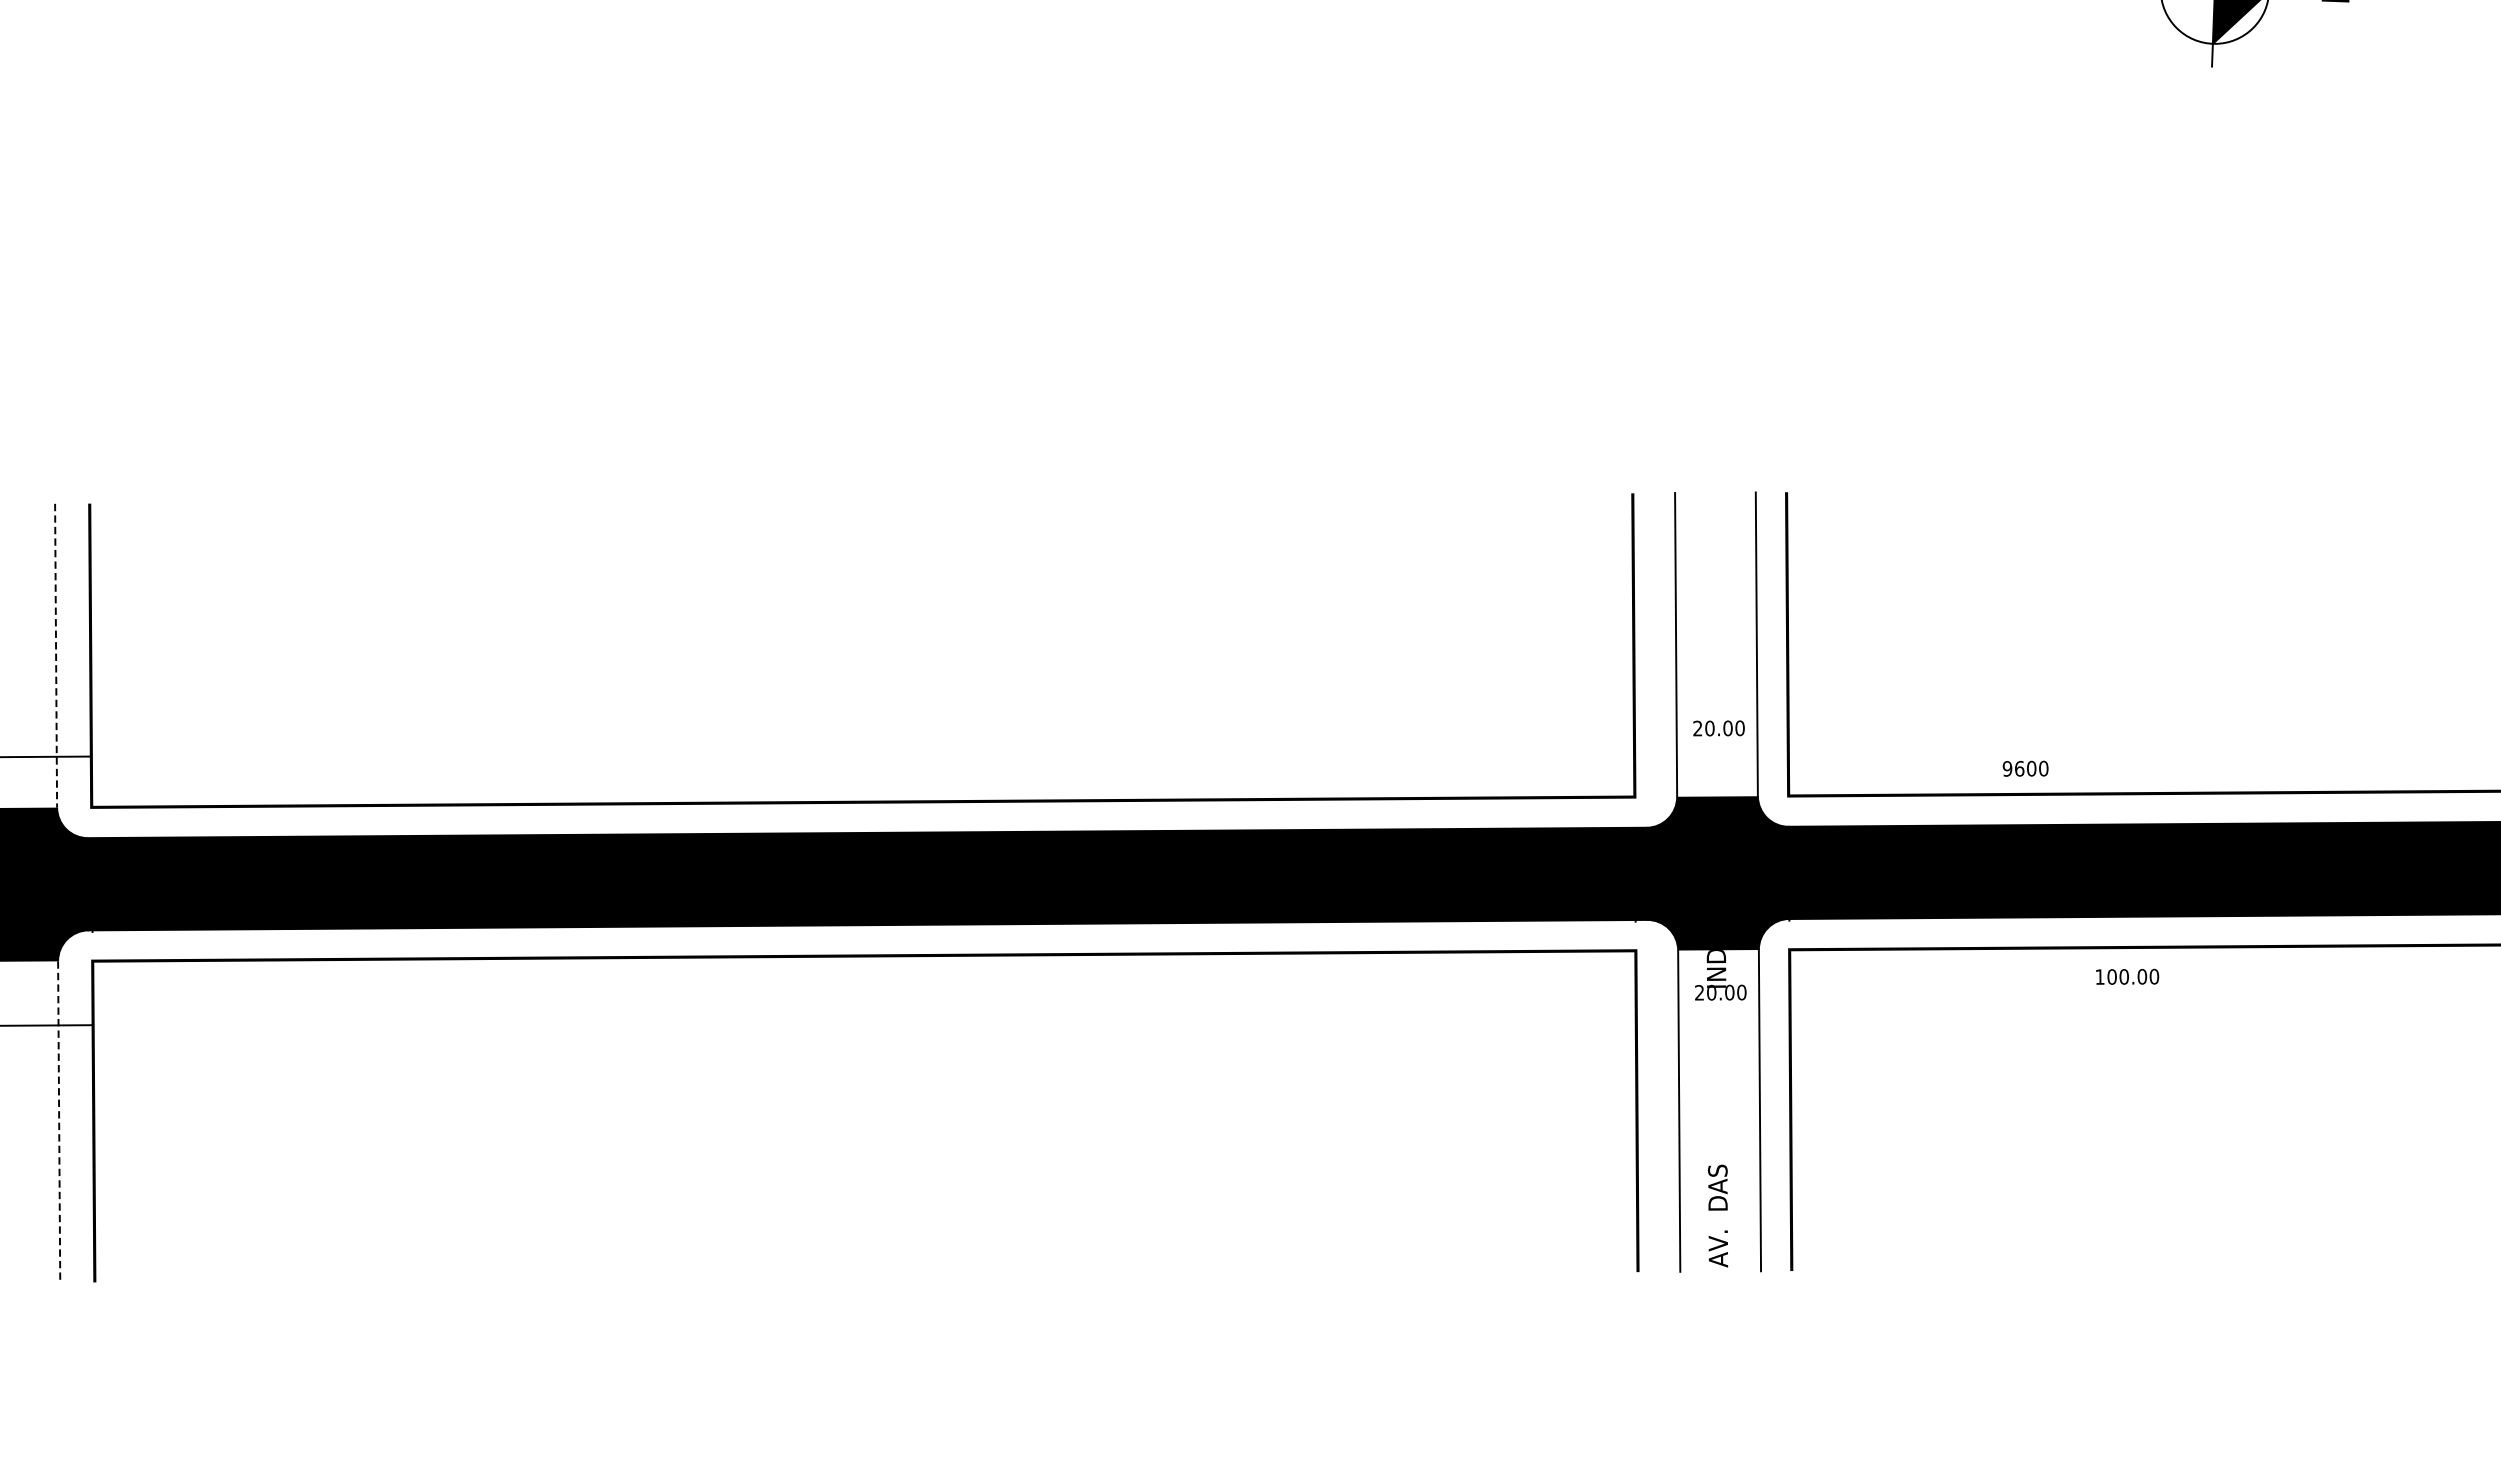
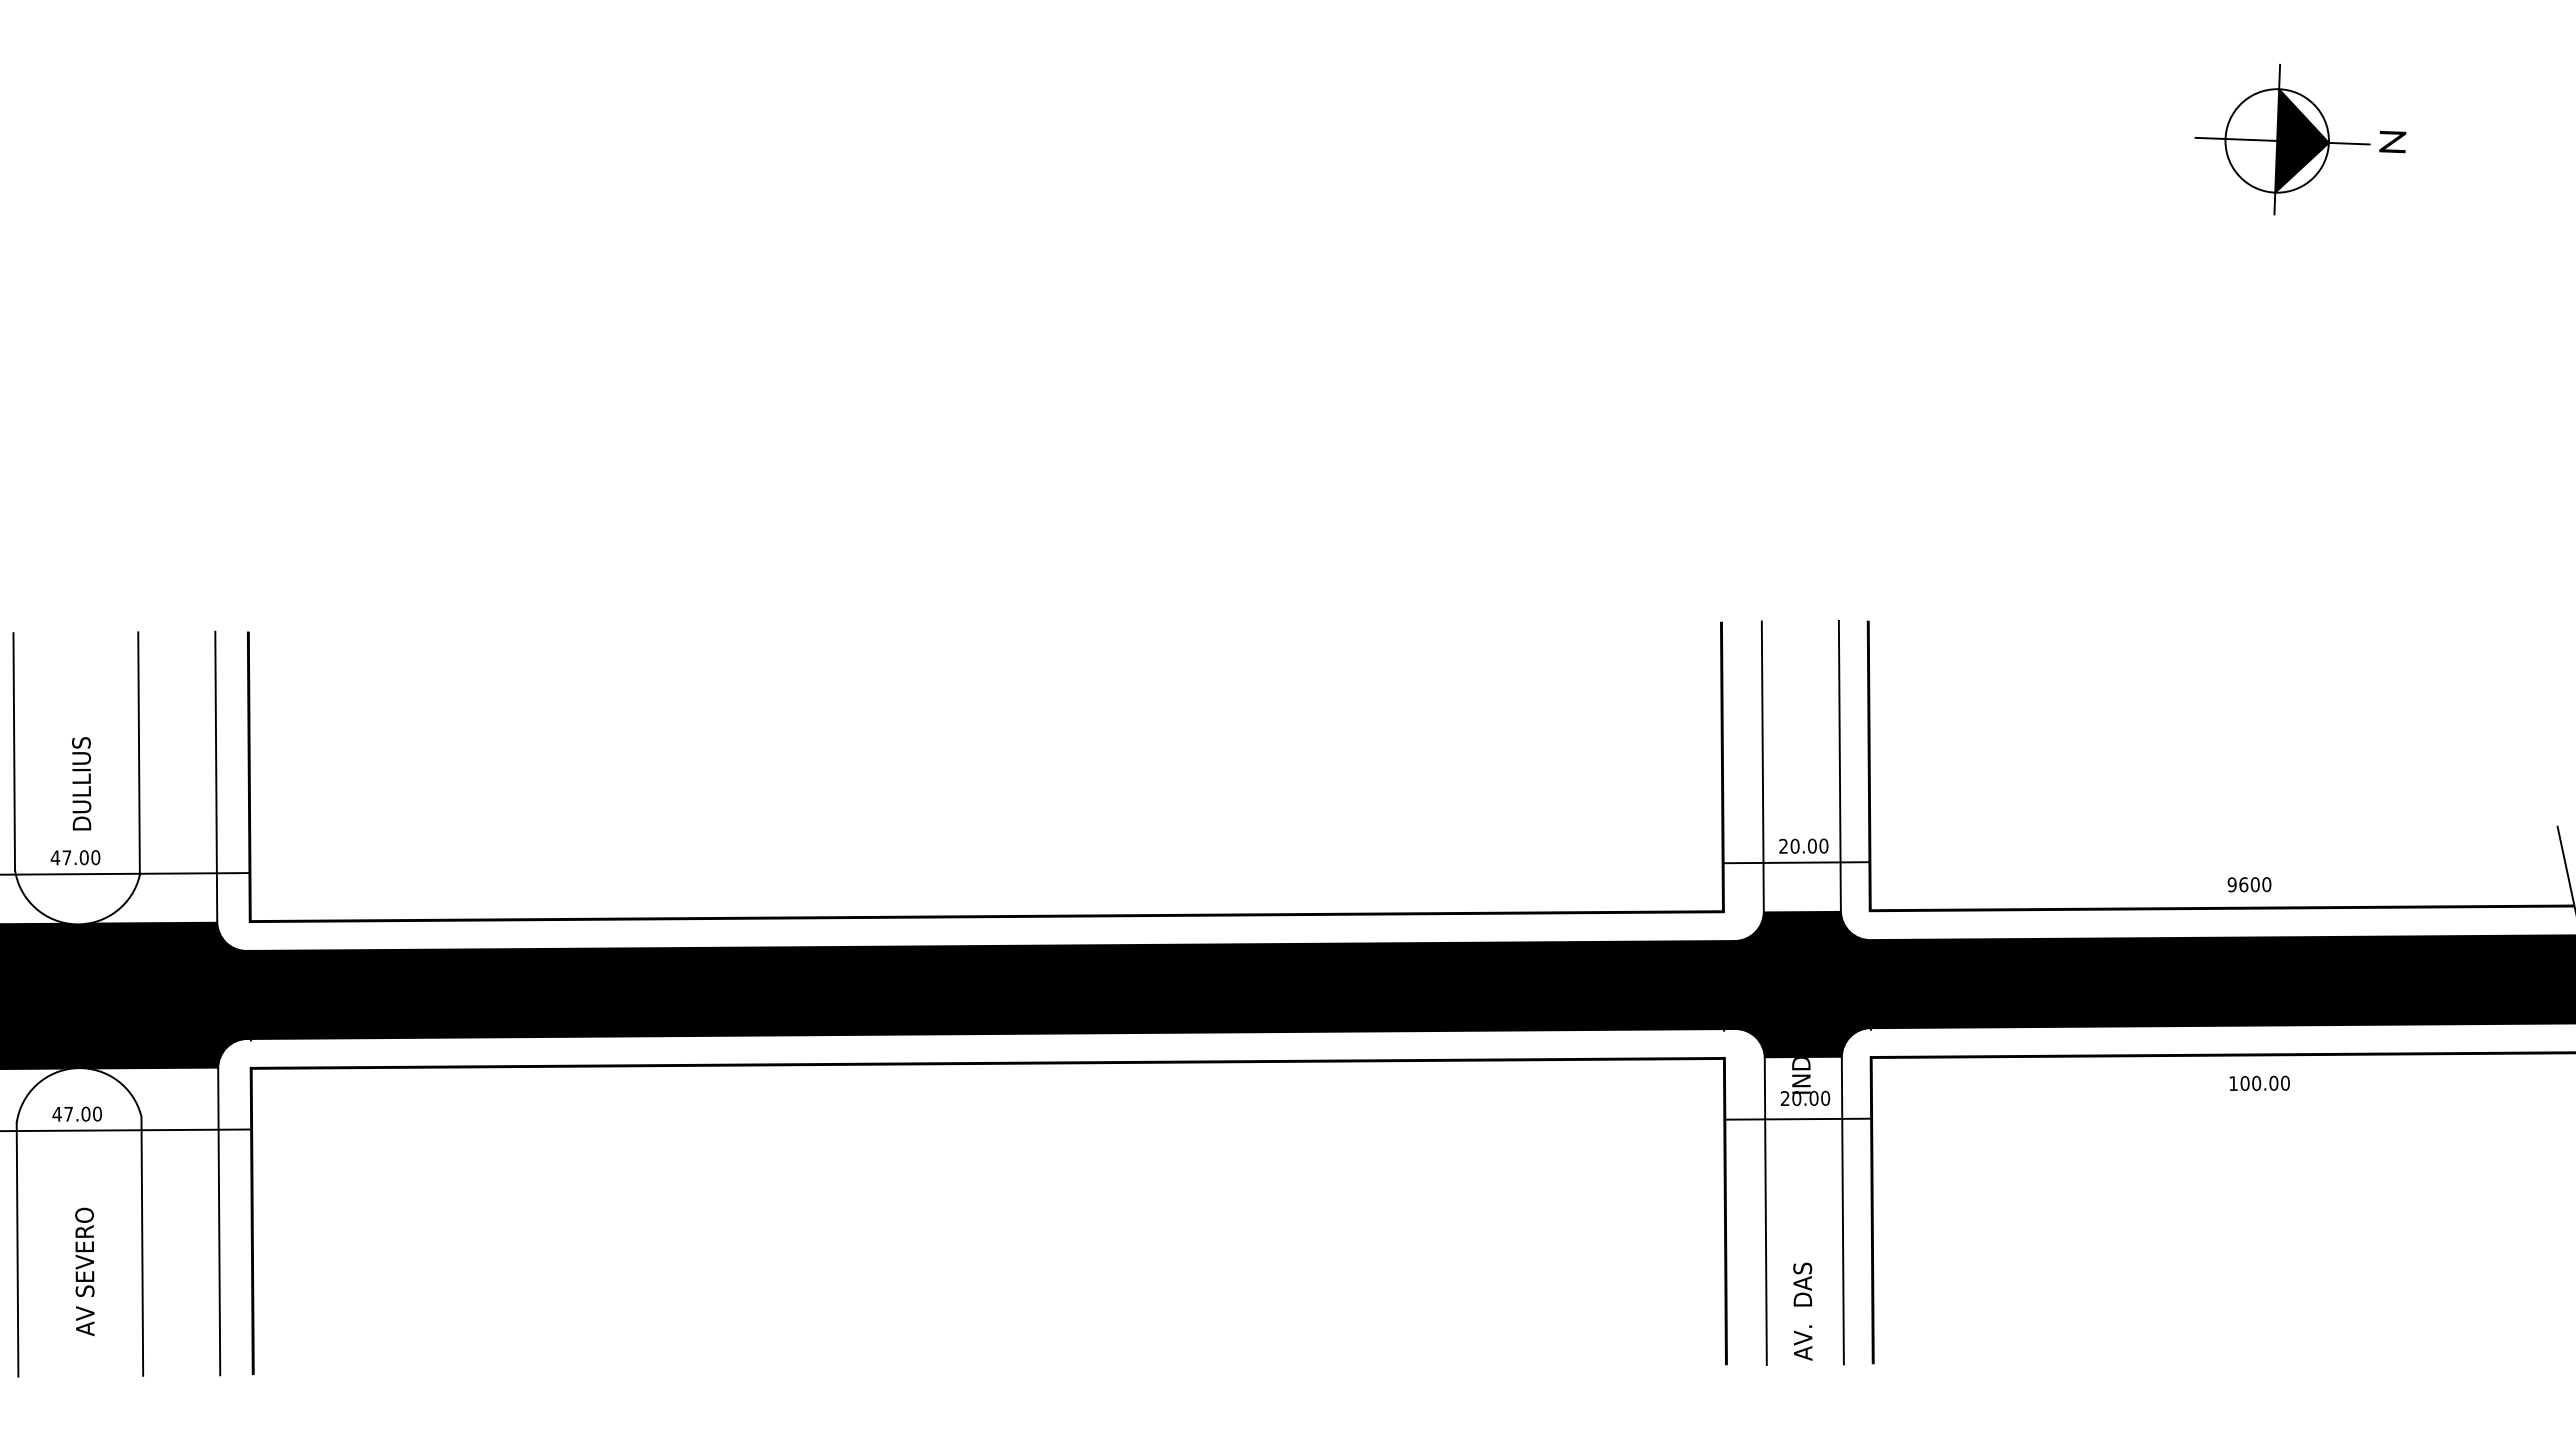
line: (56, 655) -> (216, 776), dashed -> solid
line: (1711, 745) -> (1796, 862), added
text: (2025, 768) -> (2249, 884), moved
text: (2127, 975) -> (2259, 1082), moved
line: (1712, 1013) -> (1797, 1118), added
line: (59, 1122) -> (219, 1222), dashed -> solid

